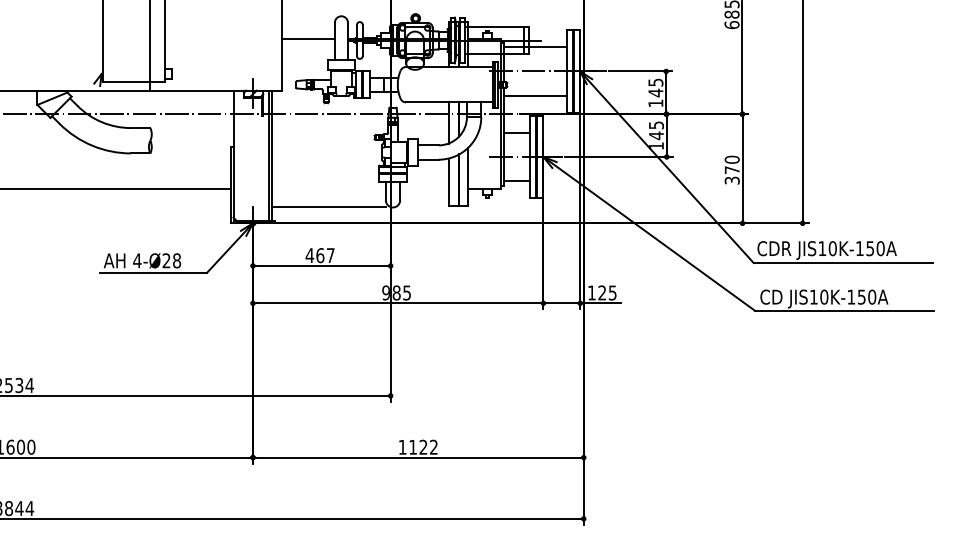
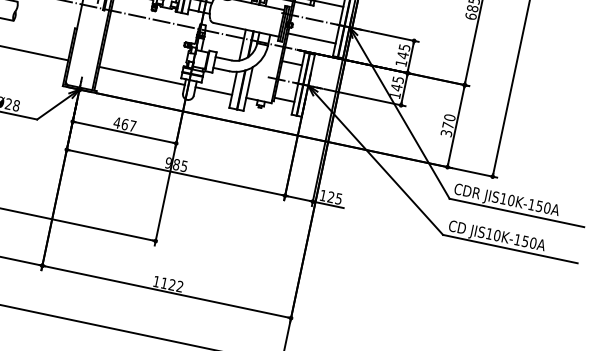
line: (424, 189) -> (213, 91), added
line: (328, 207) -> (141, 76), moved

